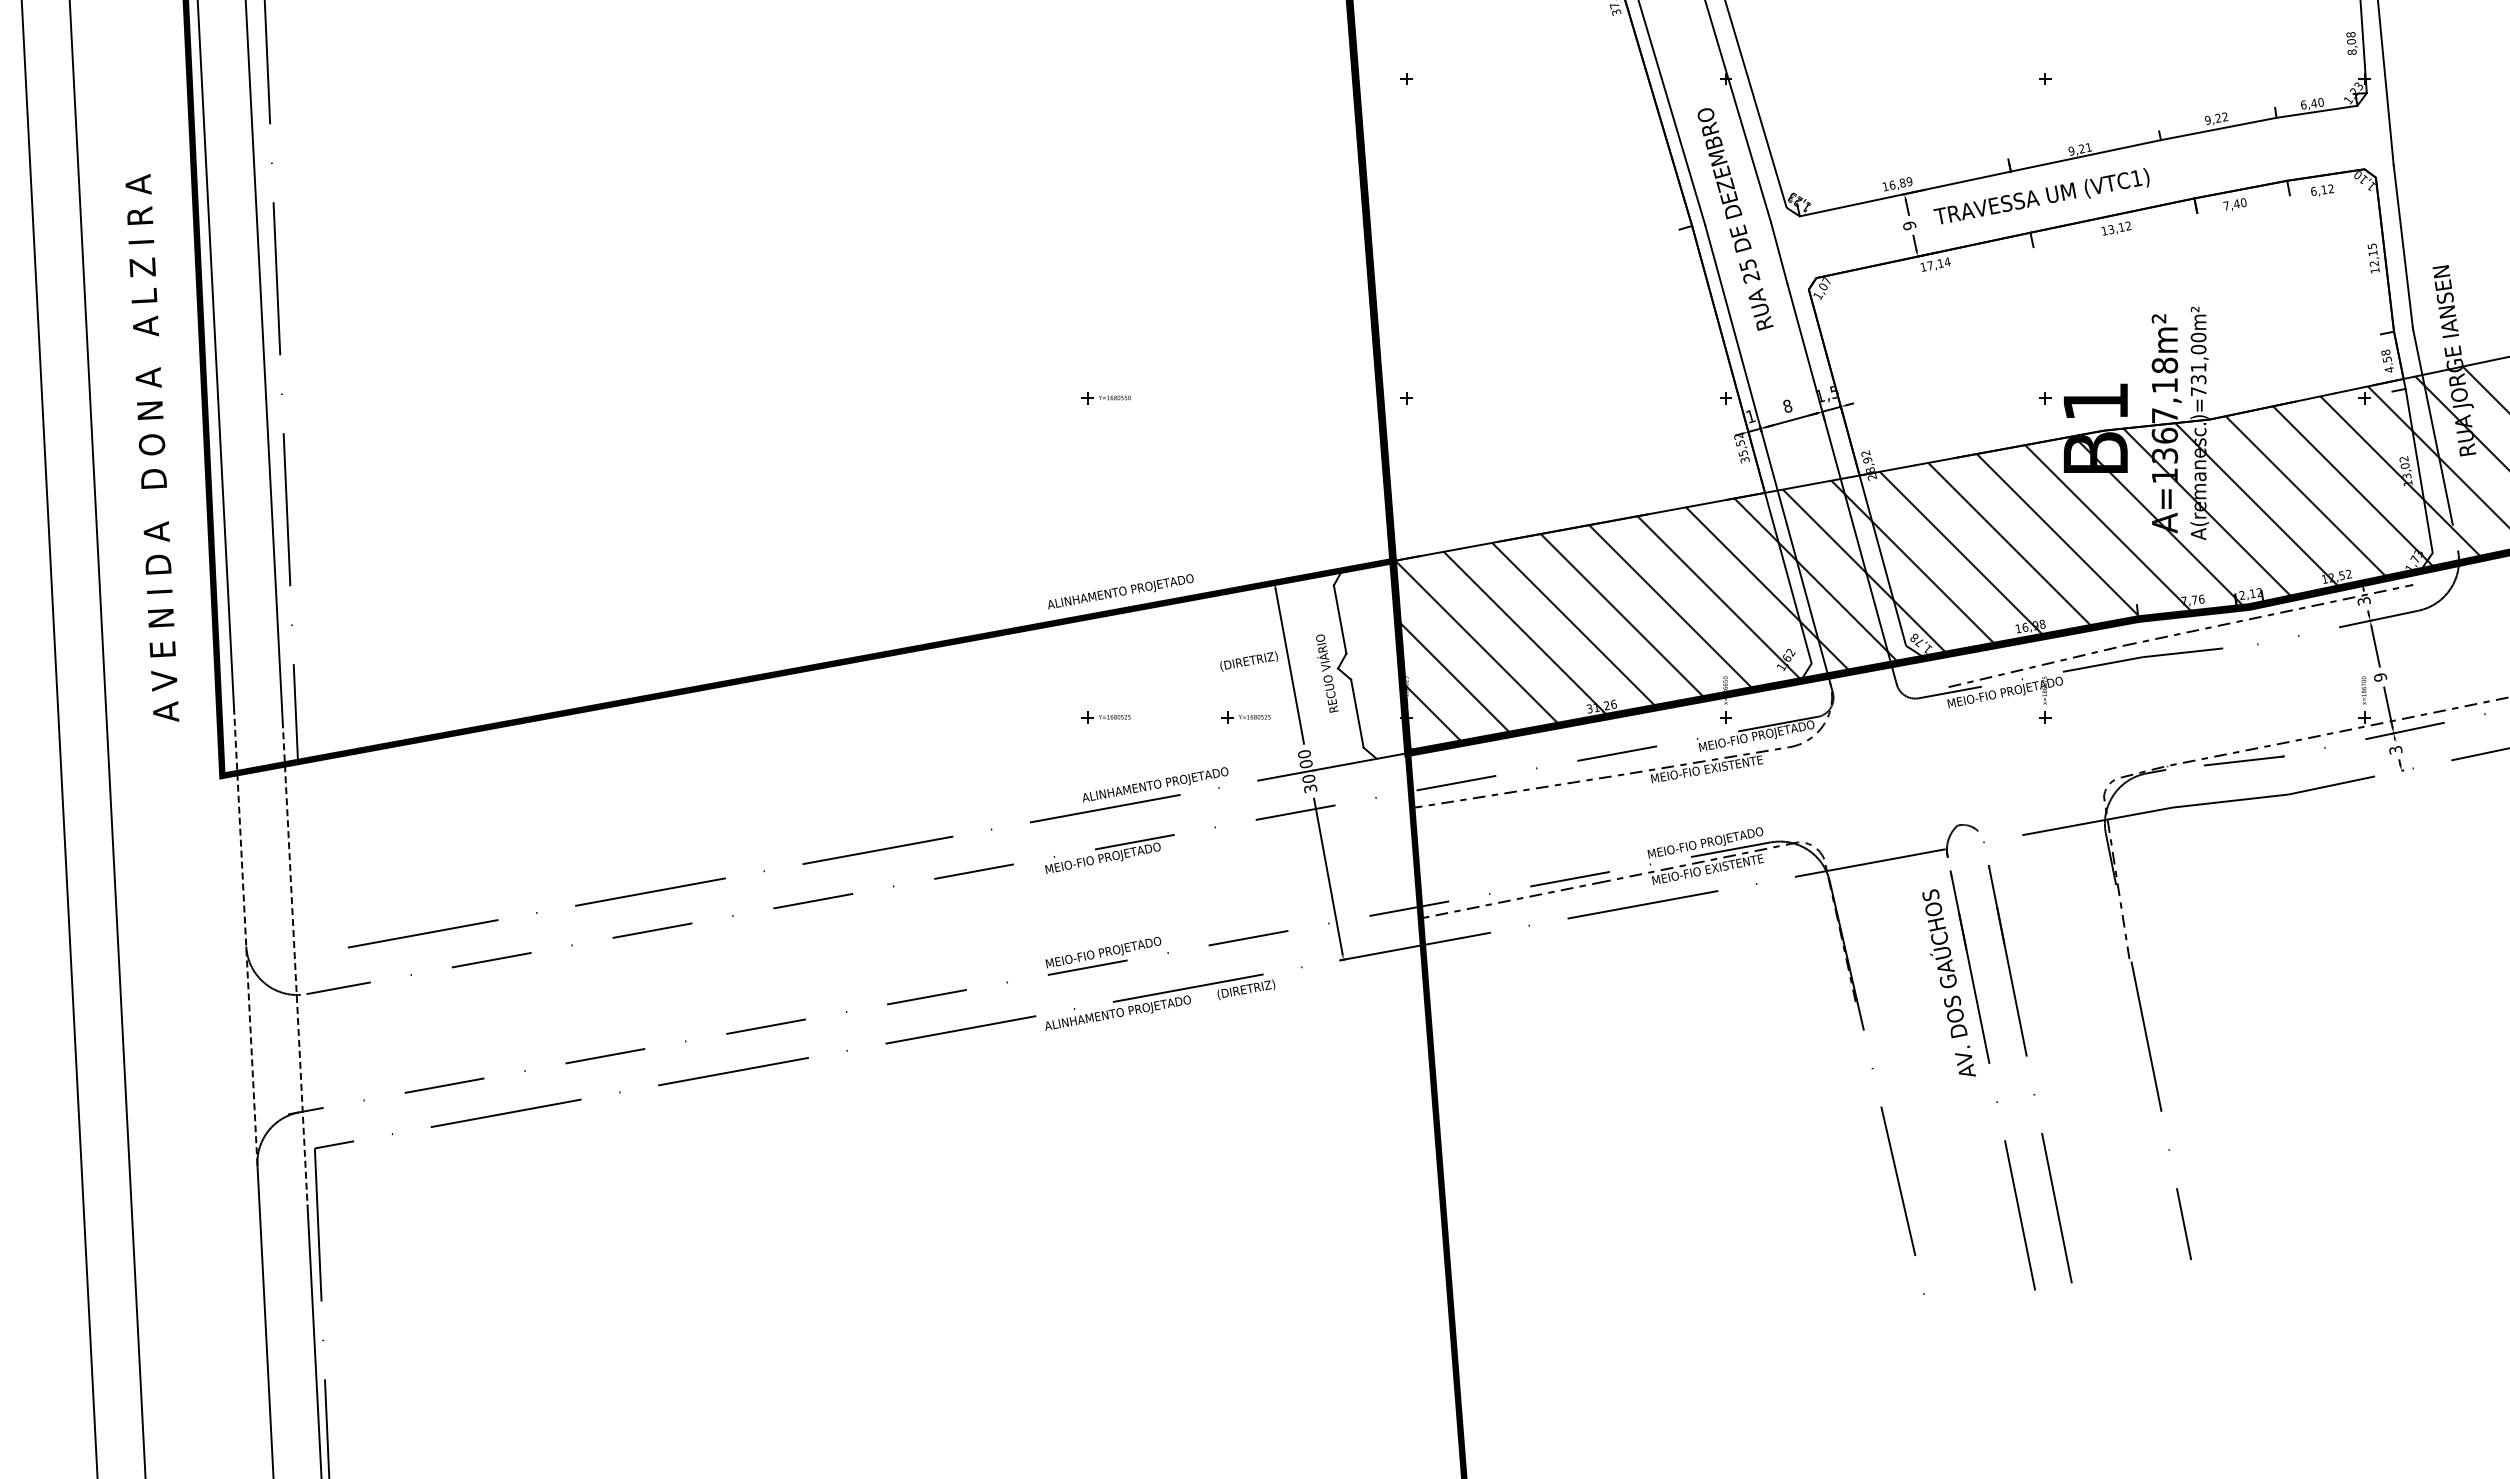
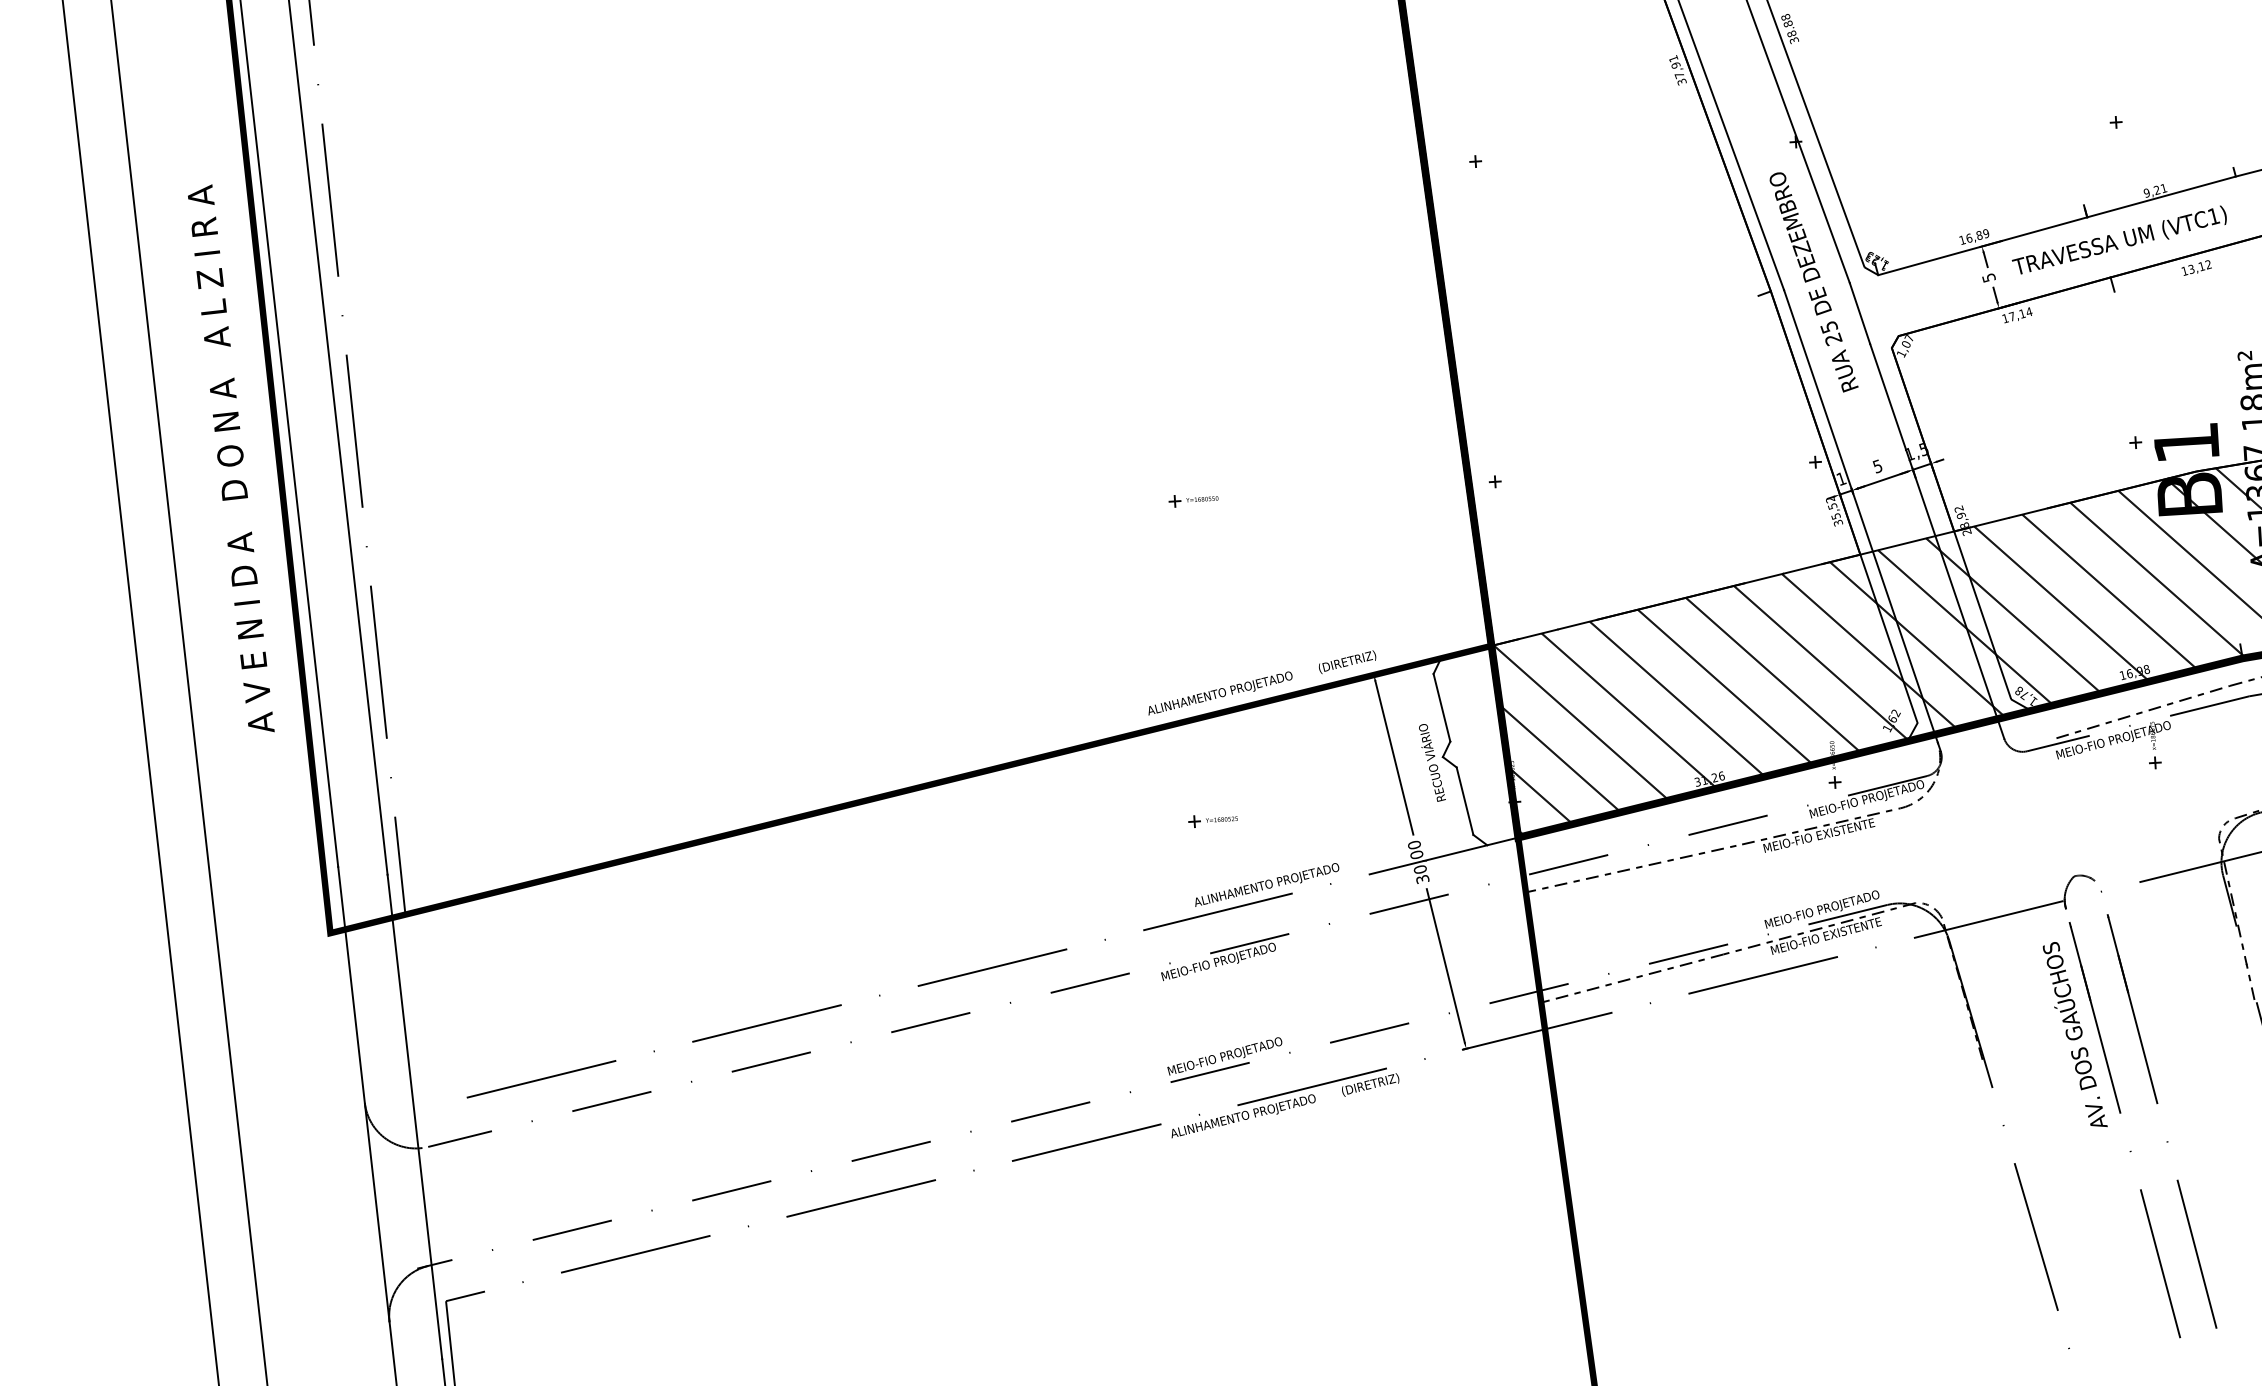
text: (1909, 225) -> (1988, 277), 9 -> 5
text: (1787, 406) -> (1877, 466), 8 -> 5
text: (152, 447) -> (231, 458), moved
text: (1248, 661) -> (1346, 662), moved
part: (1245, 717) -> (1353, 811), removed
line: (245, 937) -> (363, 1093), dashed -> solid
line: (295, 963) -> (415, 1116), dashed -> solid

